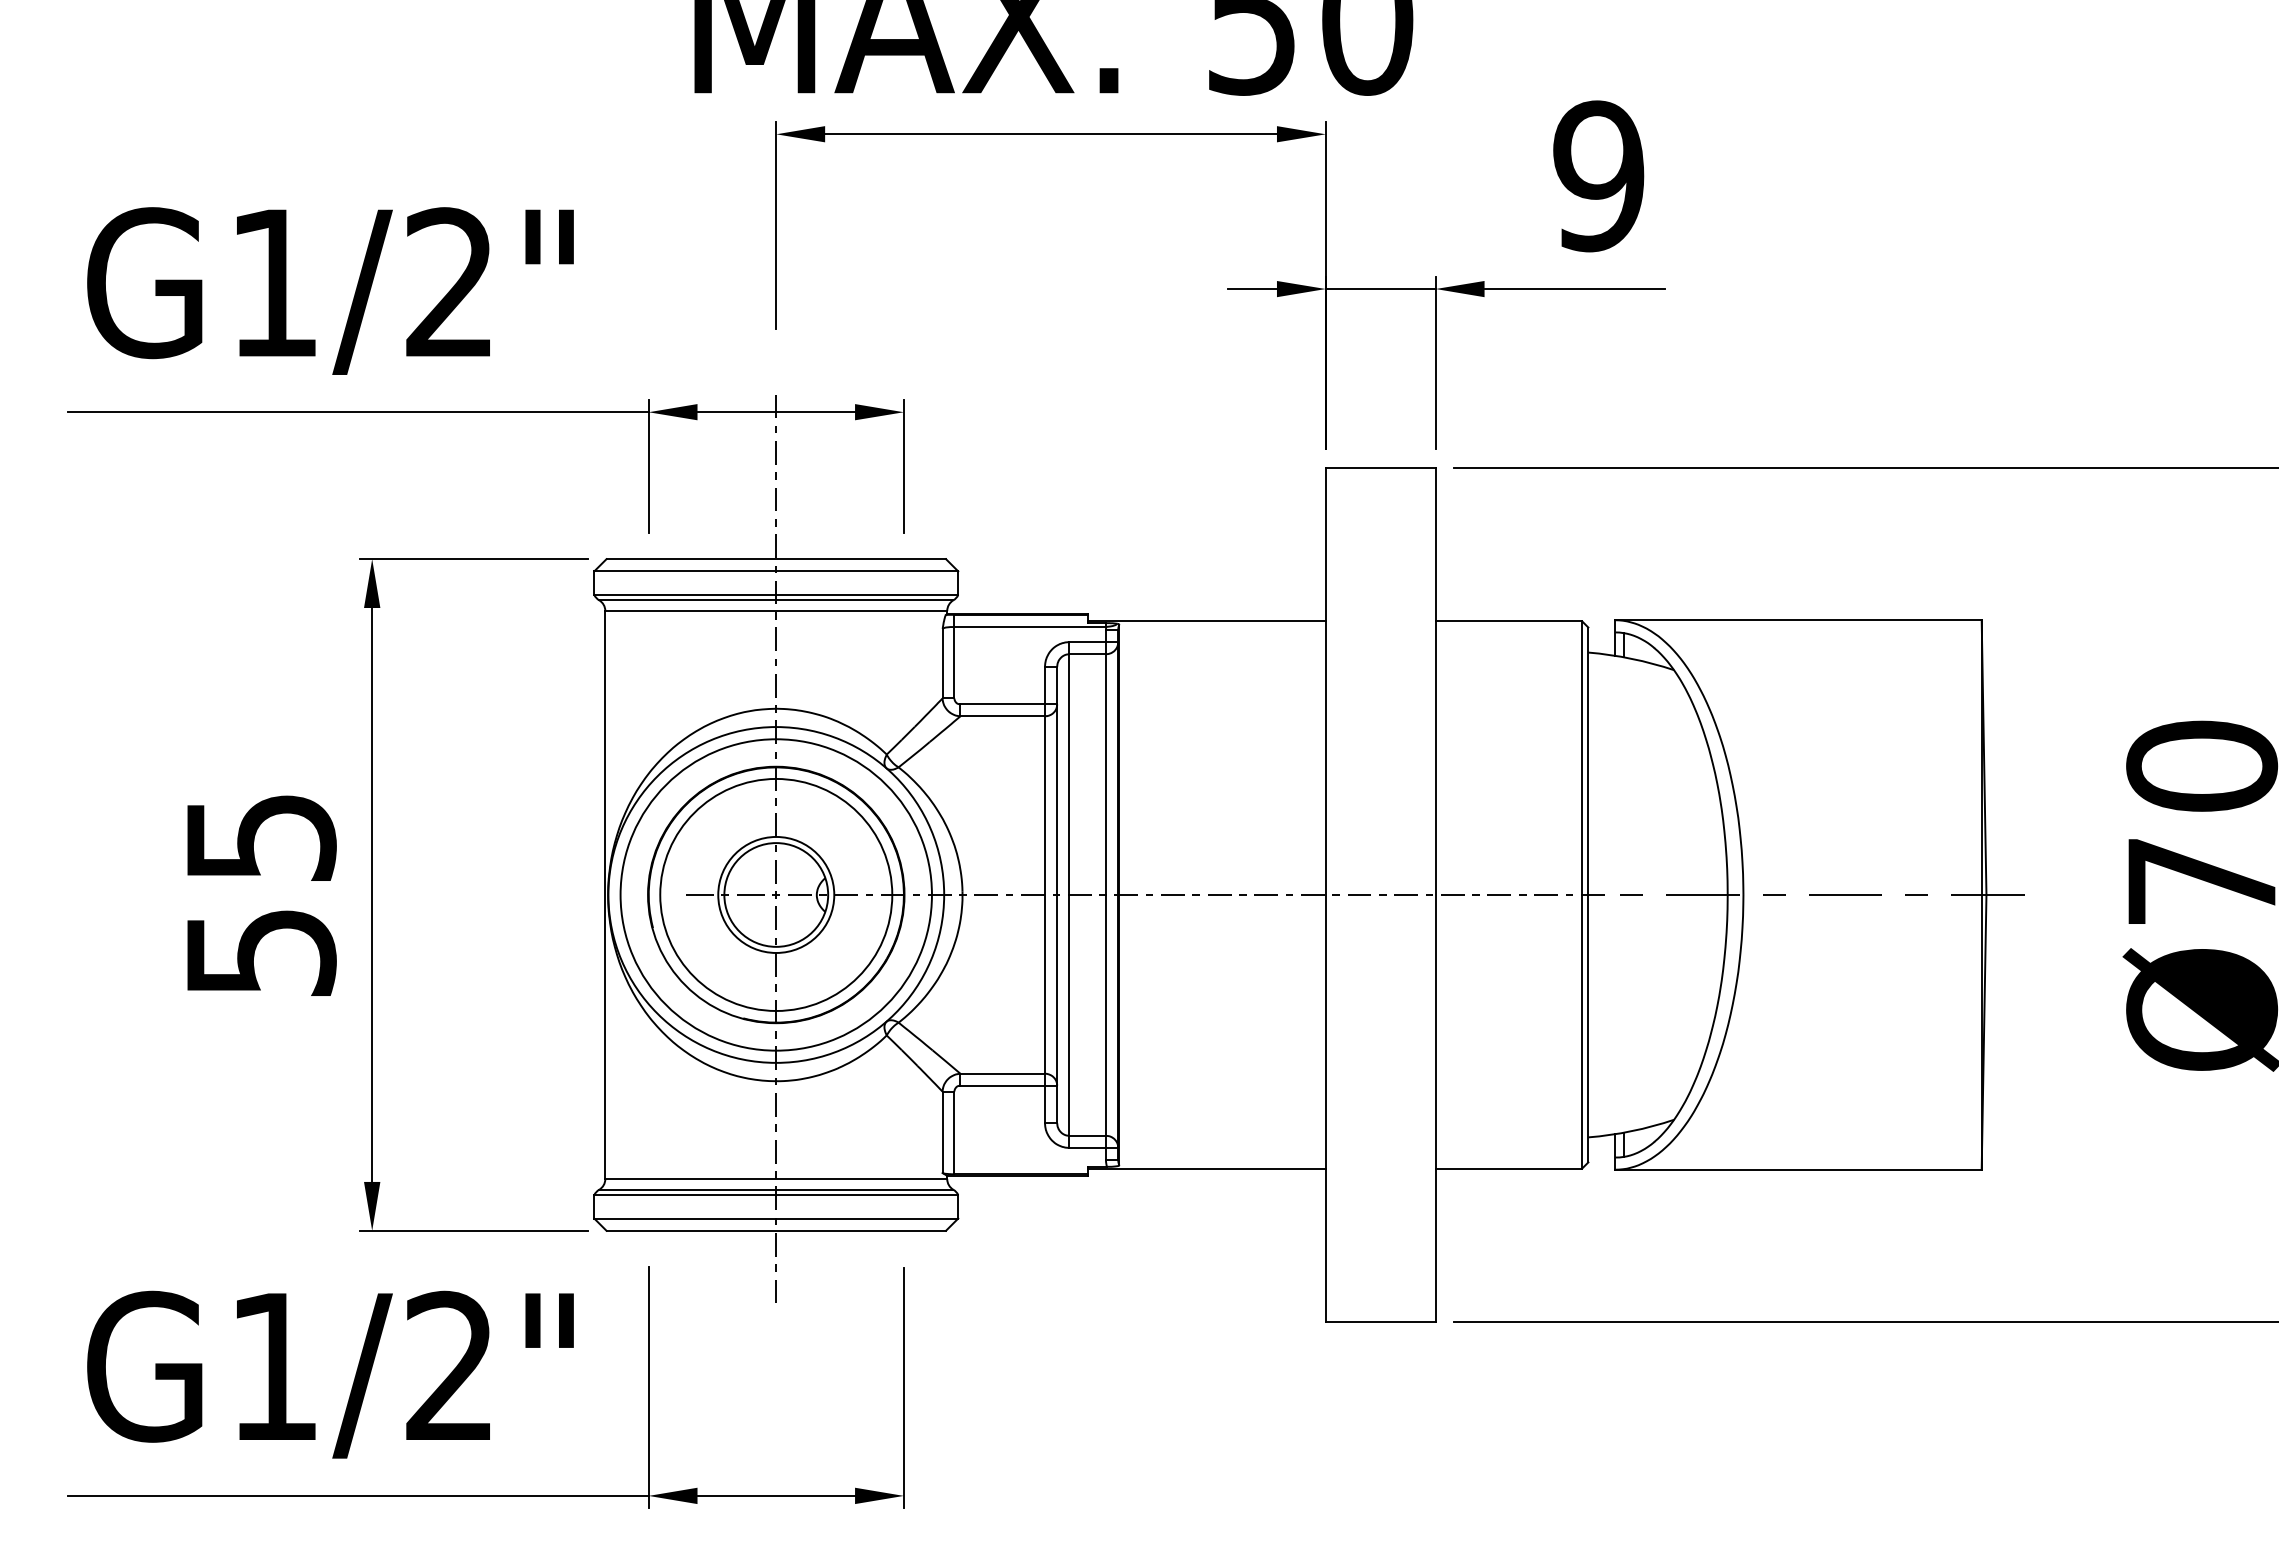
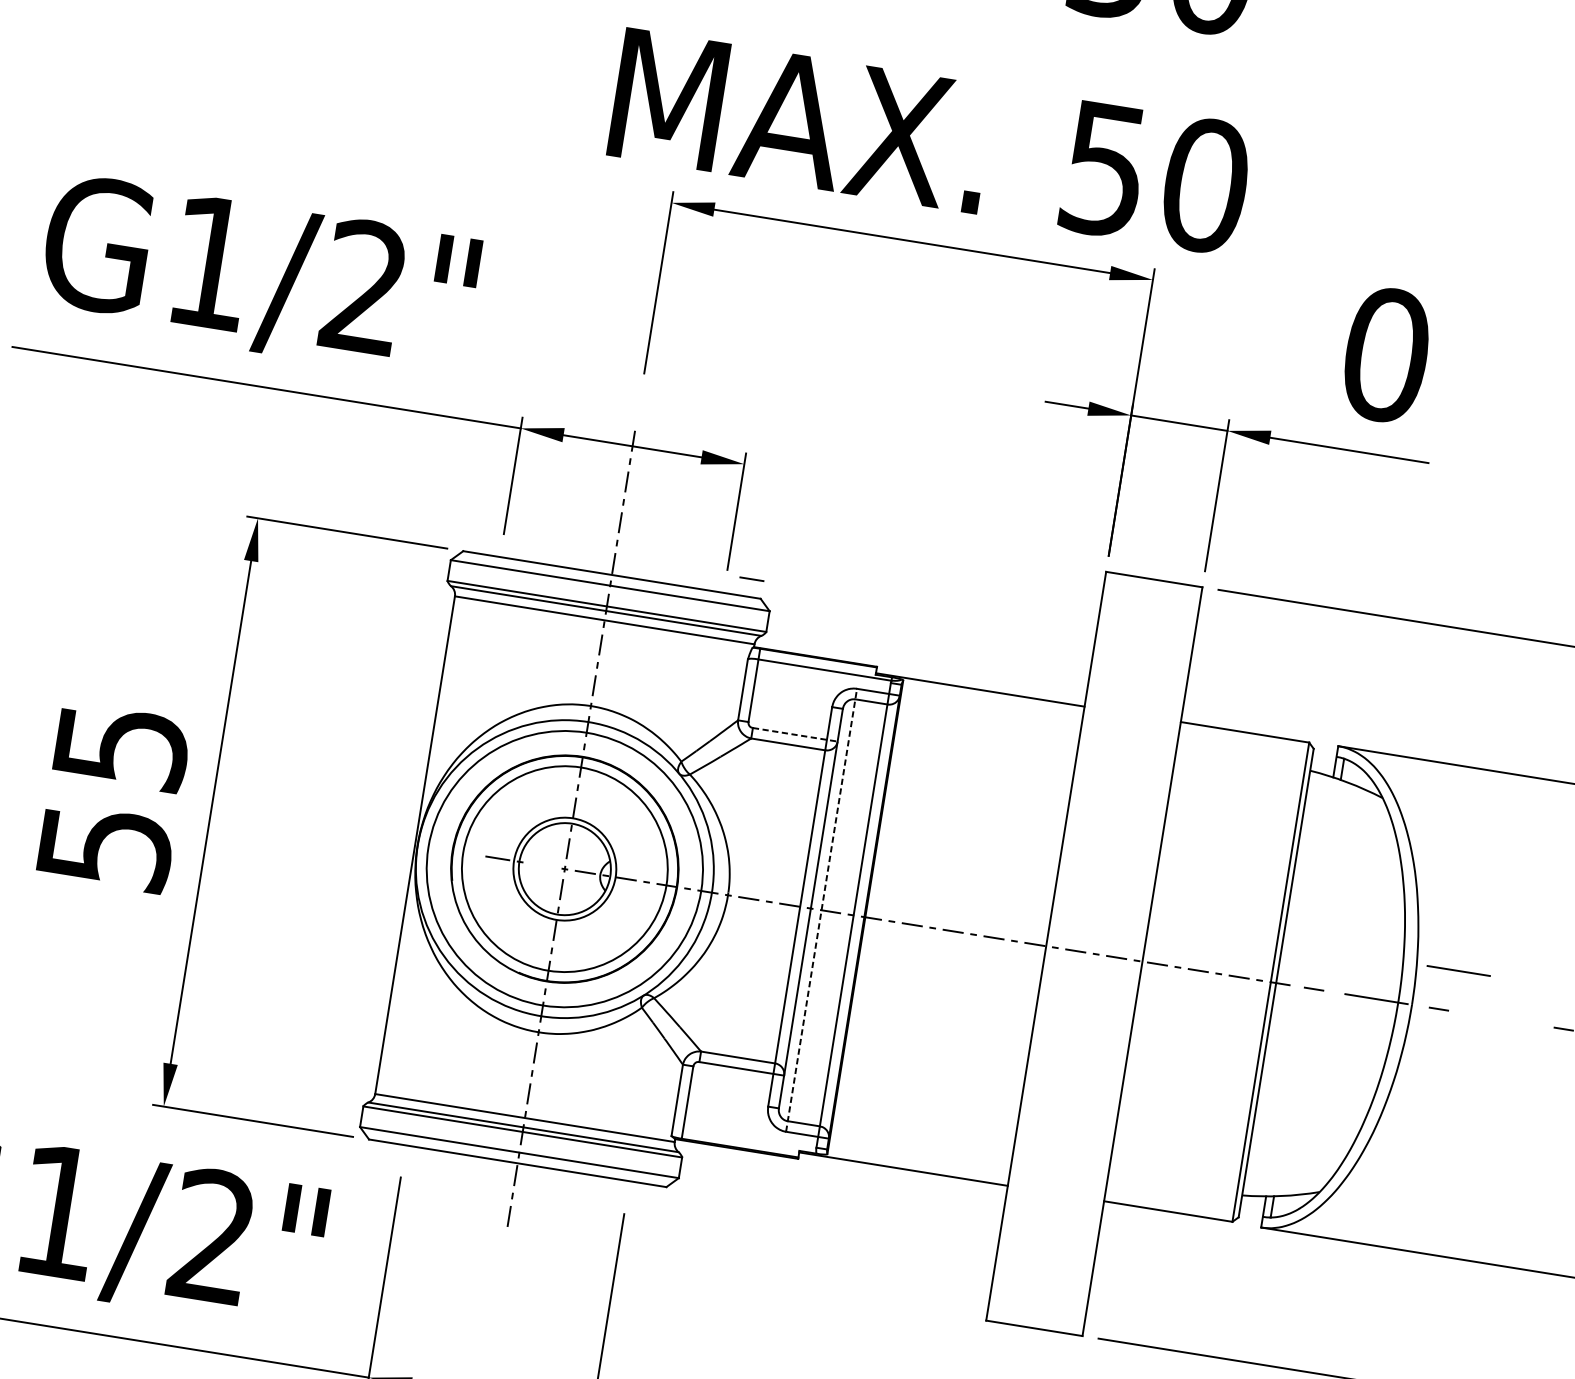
text: (1598, 176) -> (1385, 355), 9 -> 0
line: (1009, 704) -> (795, 735), solid -> dashed
line: (750, 894) -> (751, 578), moved
line: (1845, 894) -> (1458, 970), moved
line: (1069, 895) -> (821, 910), solid -> dashed

